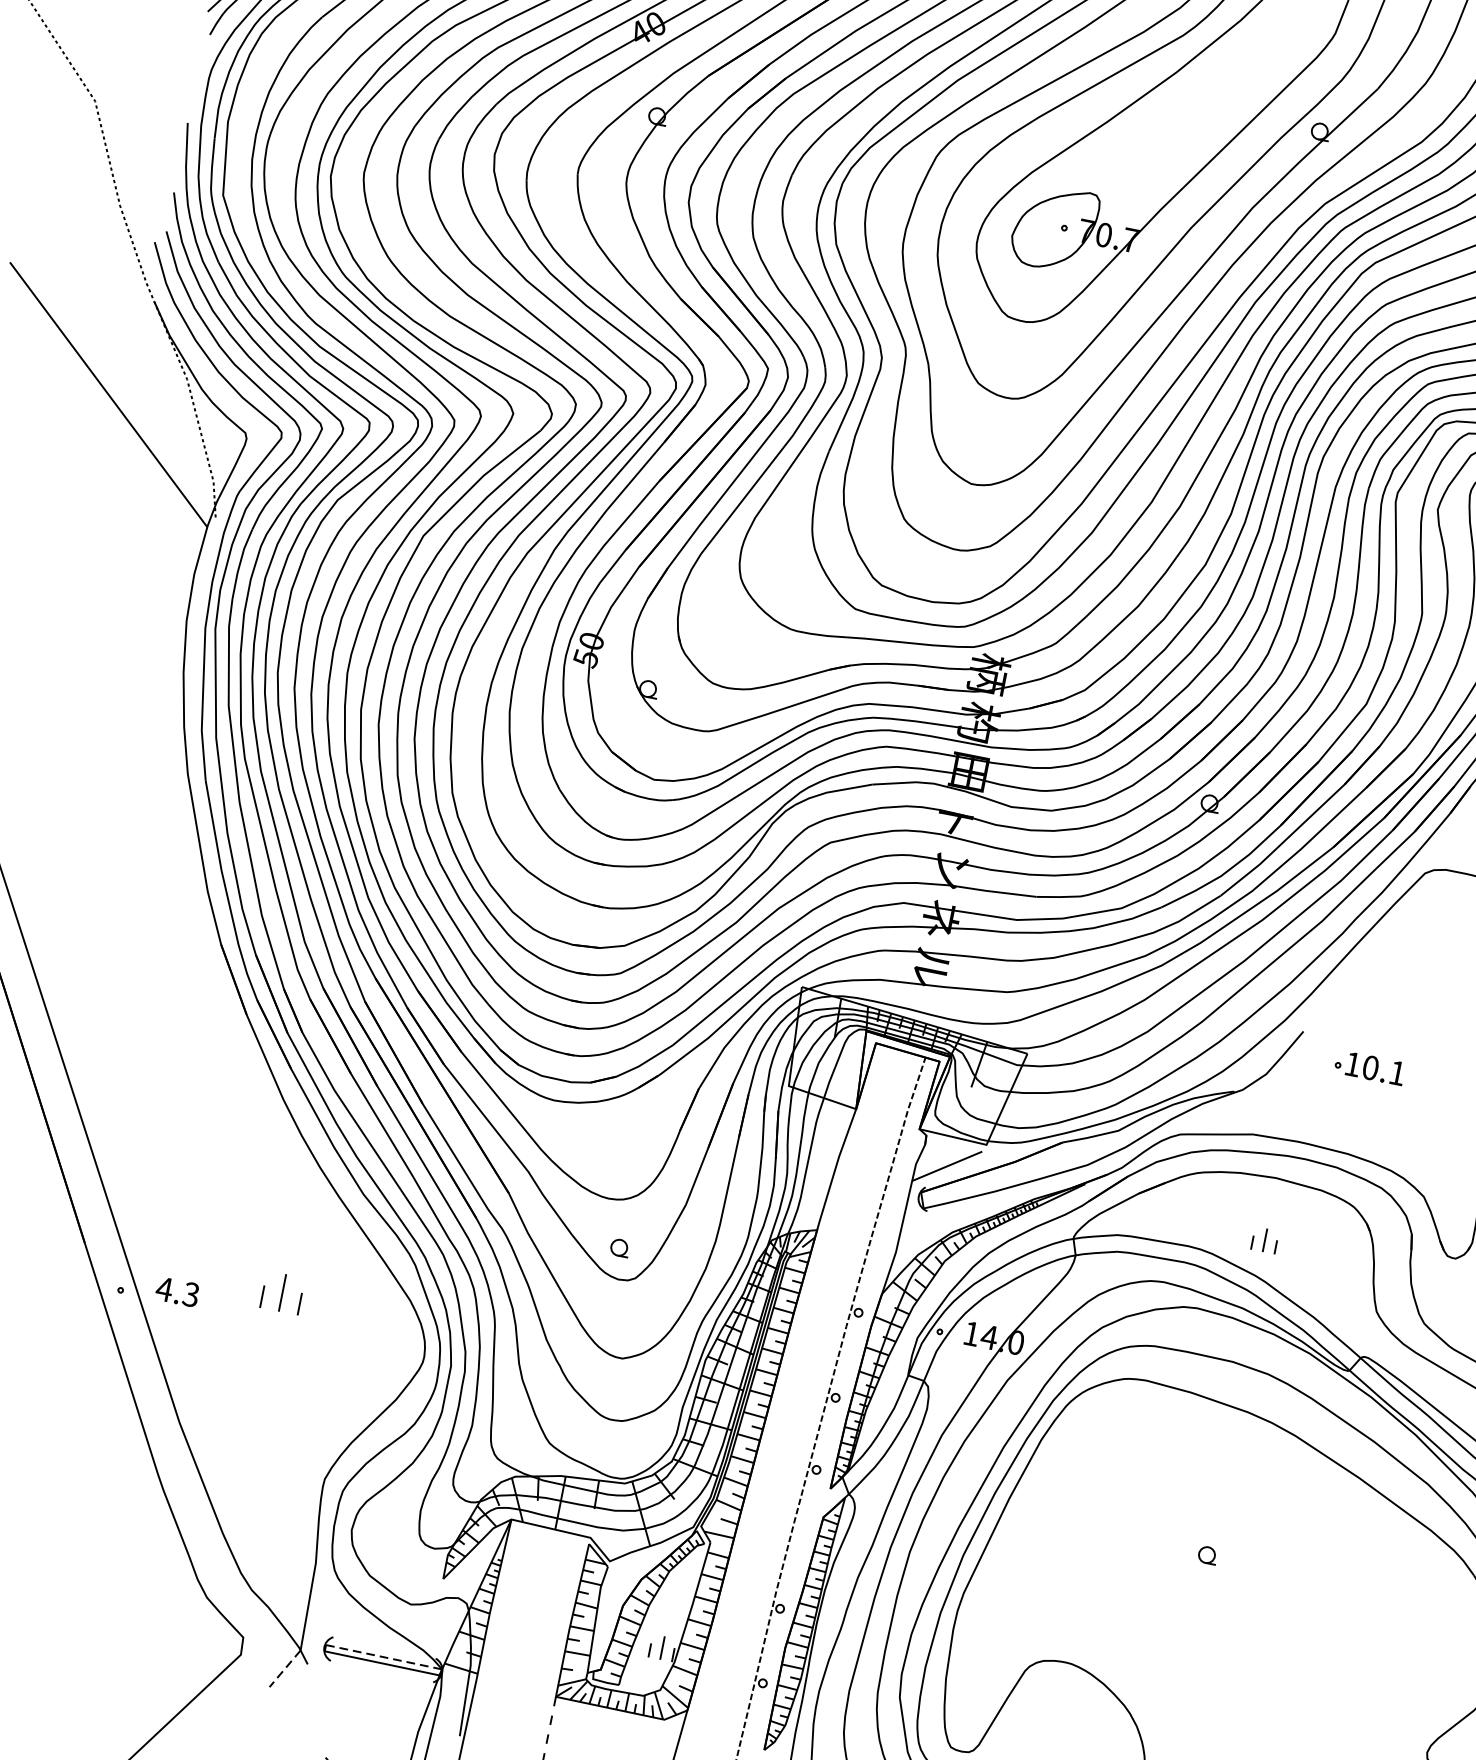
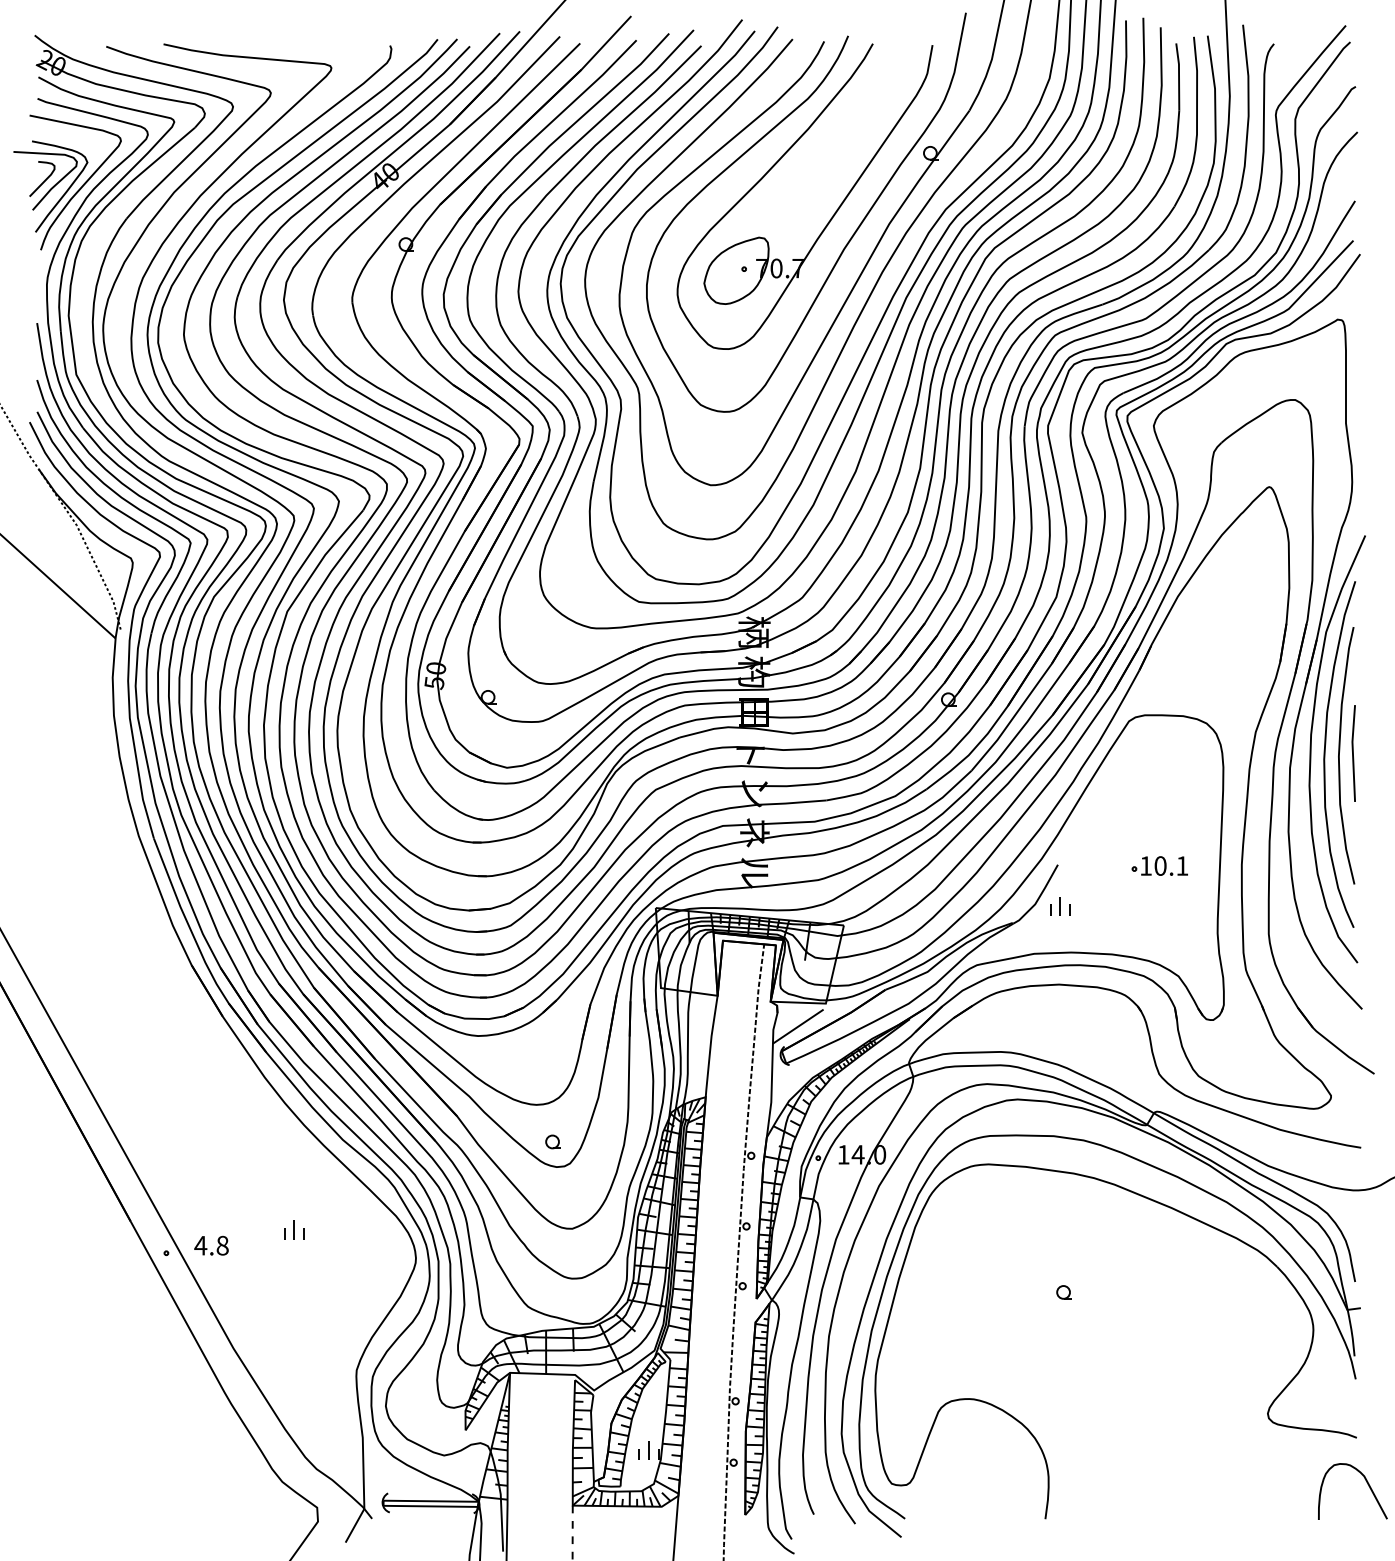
part: (1369, 1067) -> (1159, 865), moved
part: (1265, 1240) -> (1060, 906), moved
part: (282, 1292) -> (294, 1229), size x0.62
text: (191, 1294) -> (222, 1245), 4.3 -> 4.8
line: (384, 1657) -> (431, 1501), dashed -> solid
line: (284, 1669) -> (354, 1526), dashed -> solid

